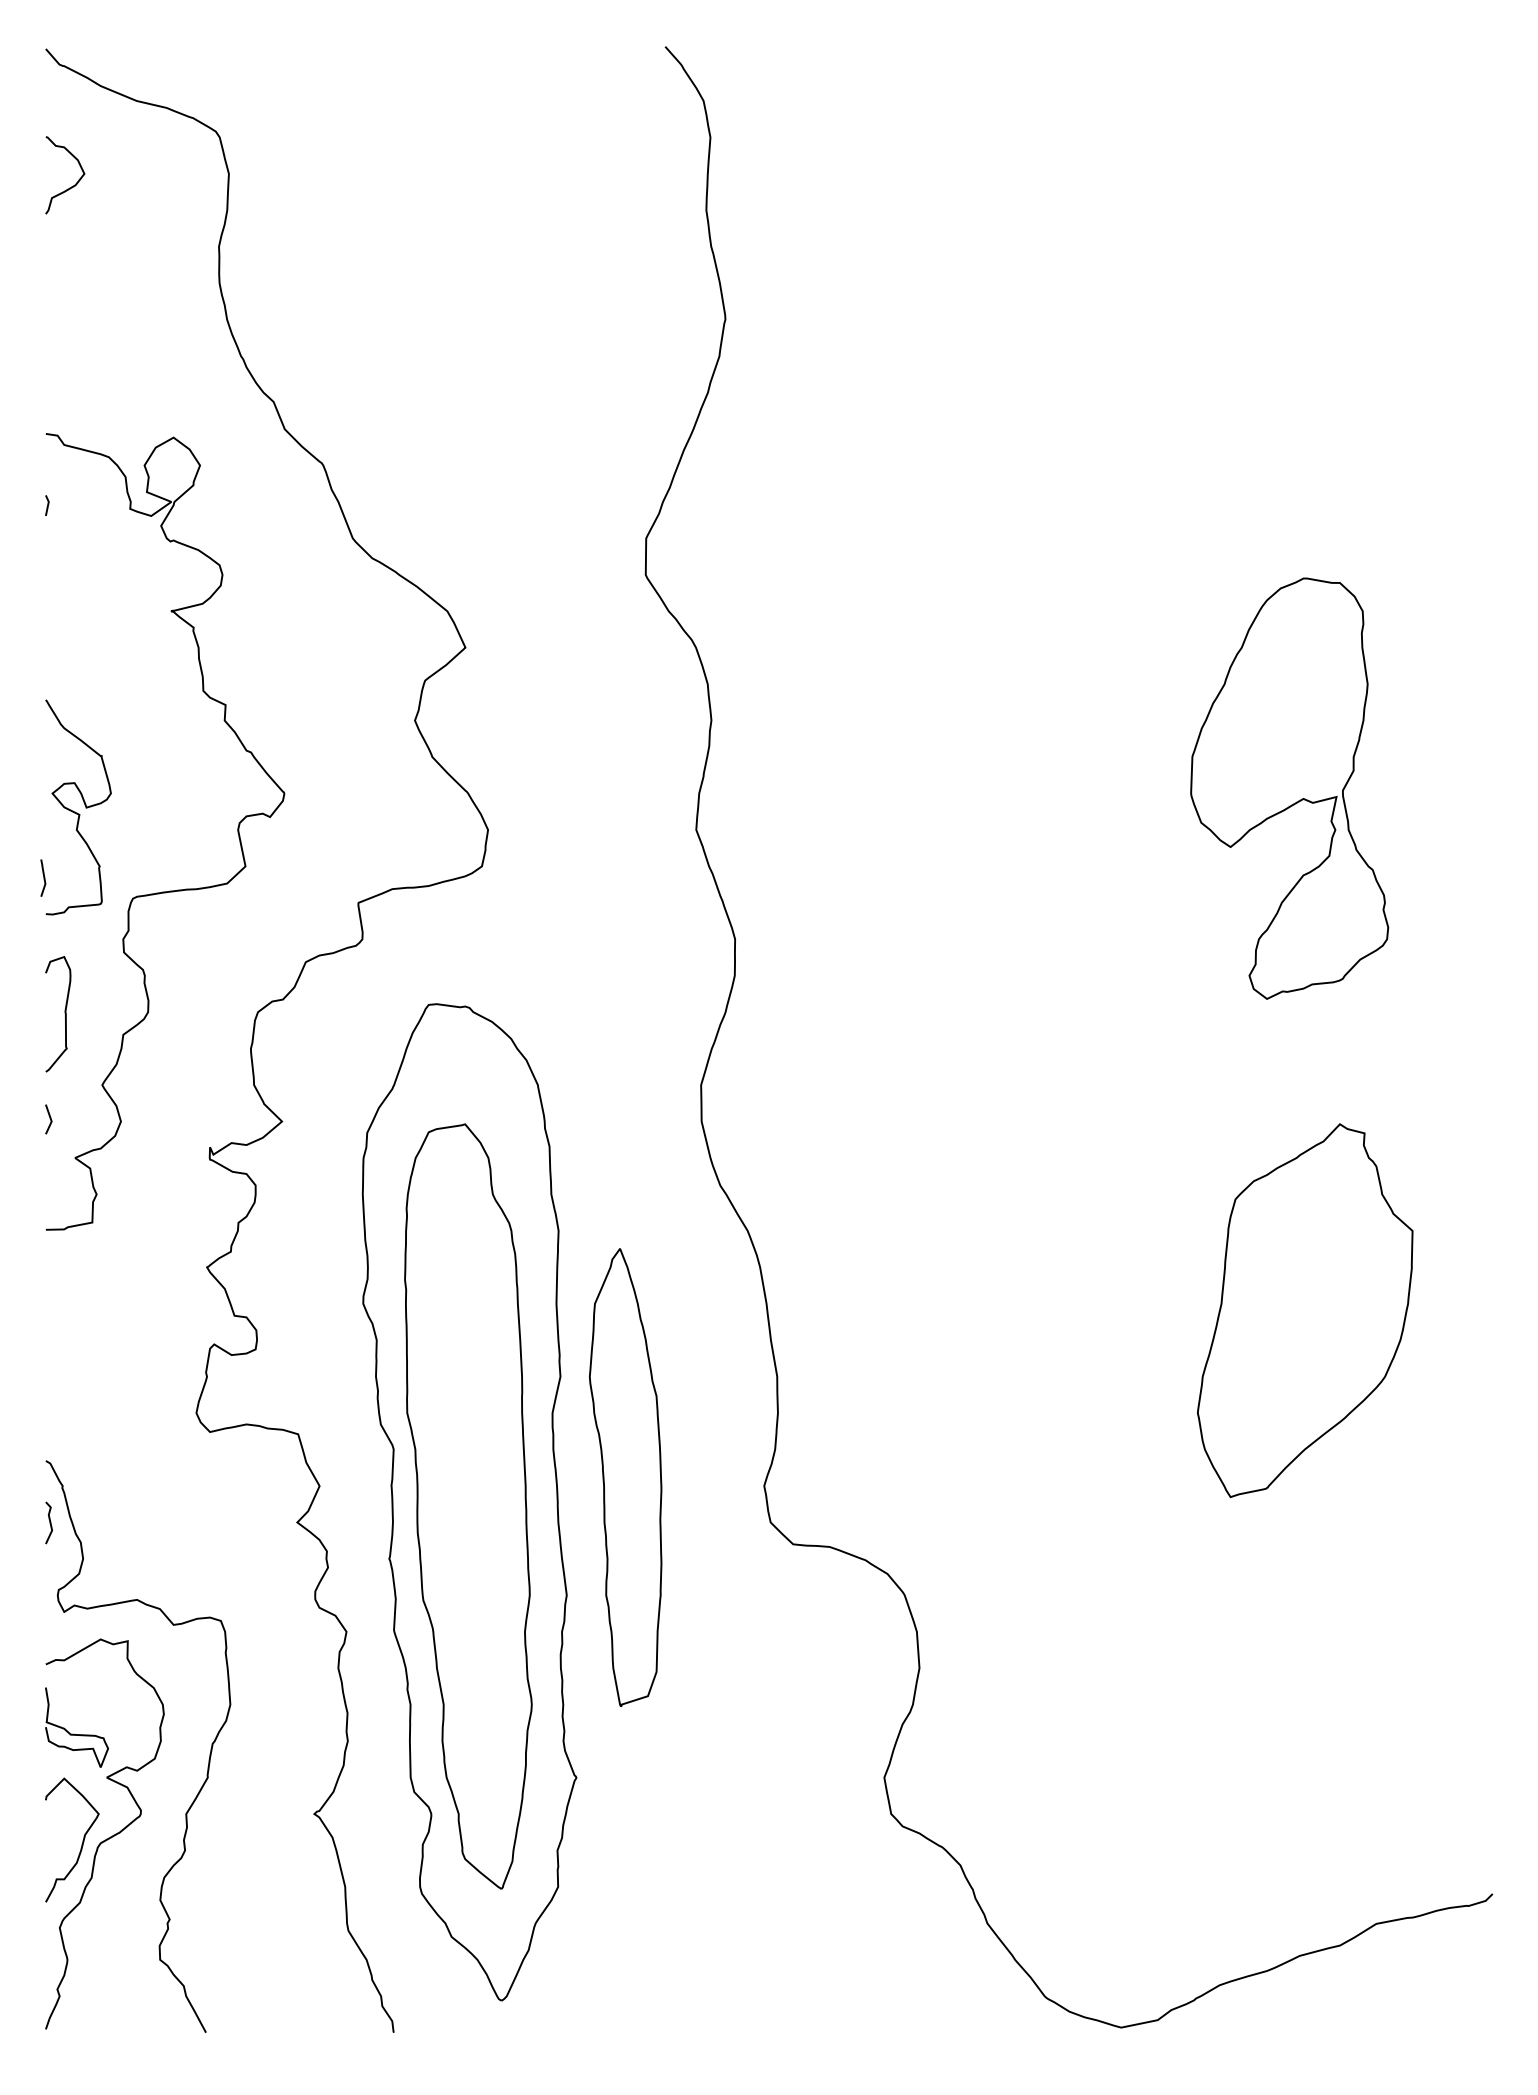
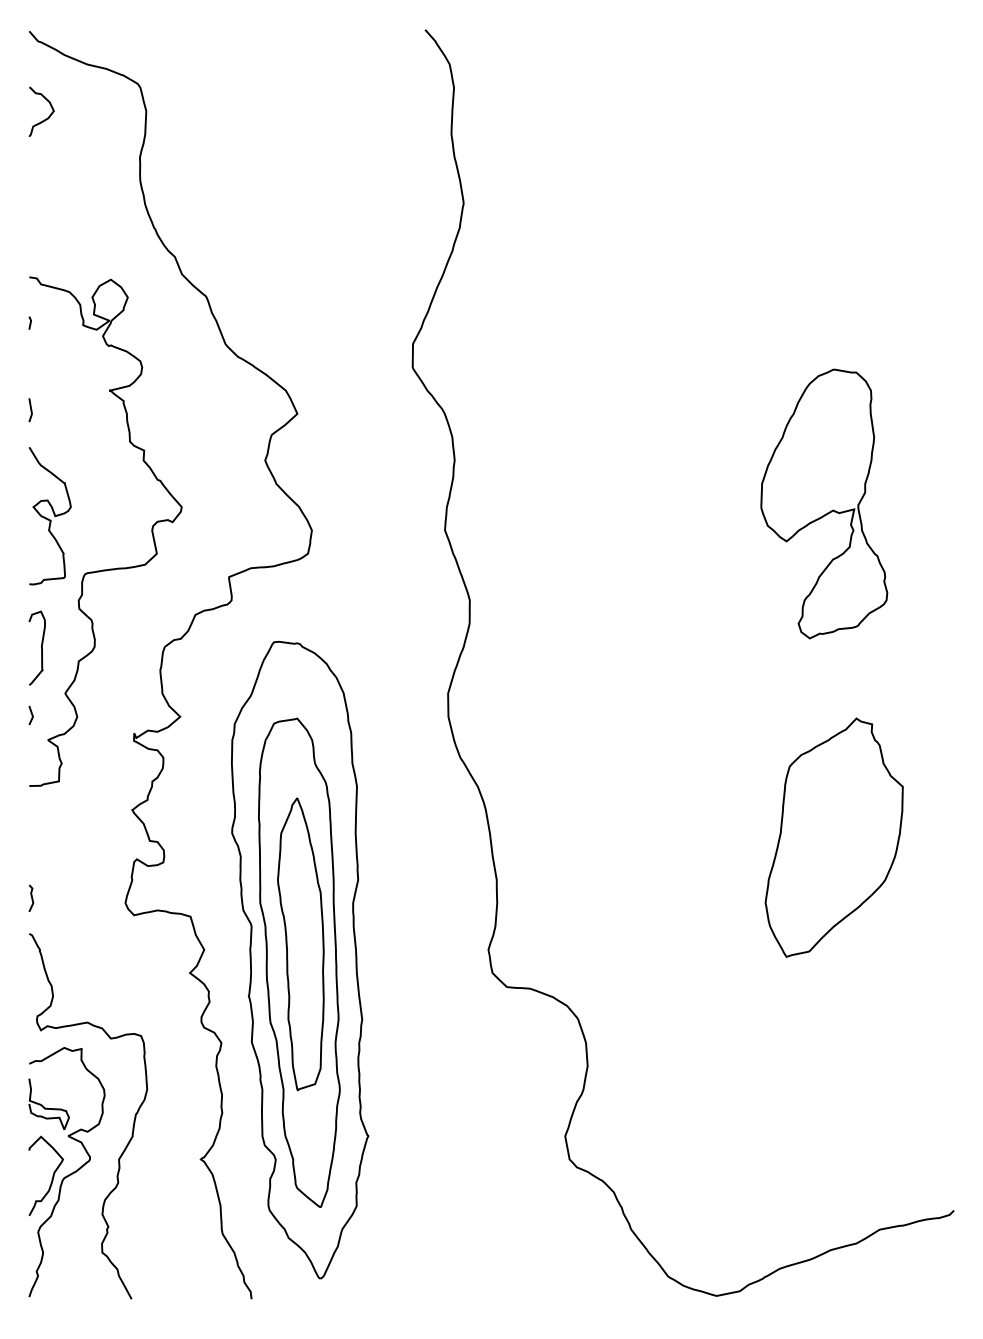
line: (43, 878) -> (30, 410), moved
part: (625, 1477) -> (300, 944), moved
line: (49, 1521) -> (31, 897), moved

